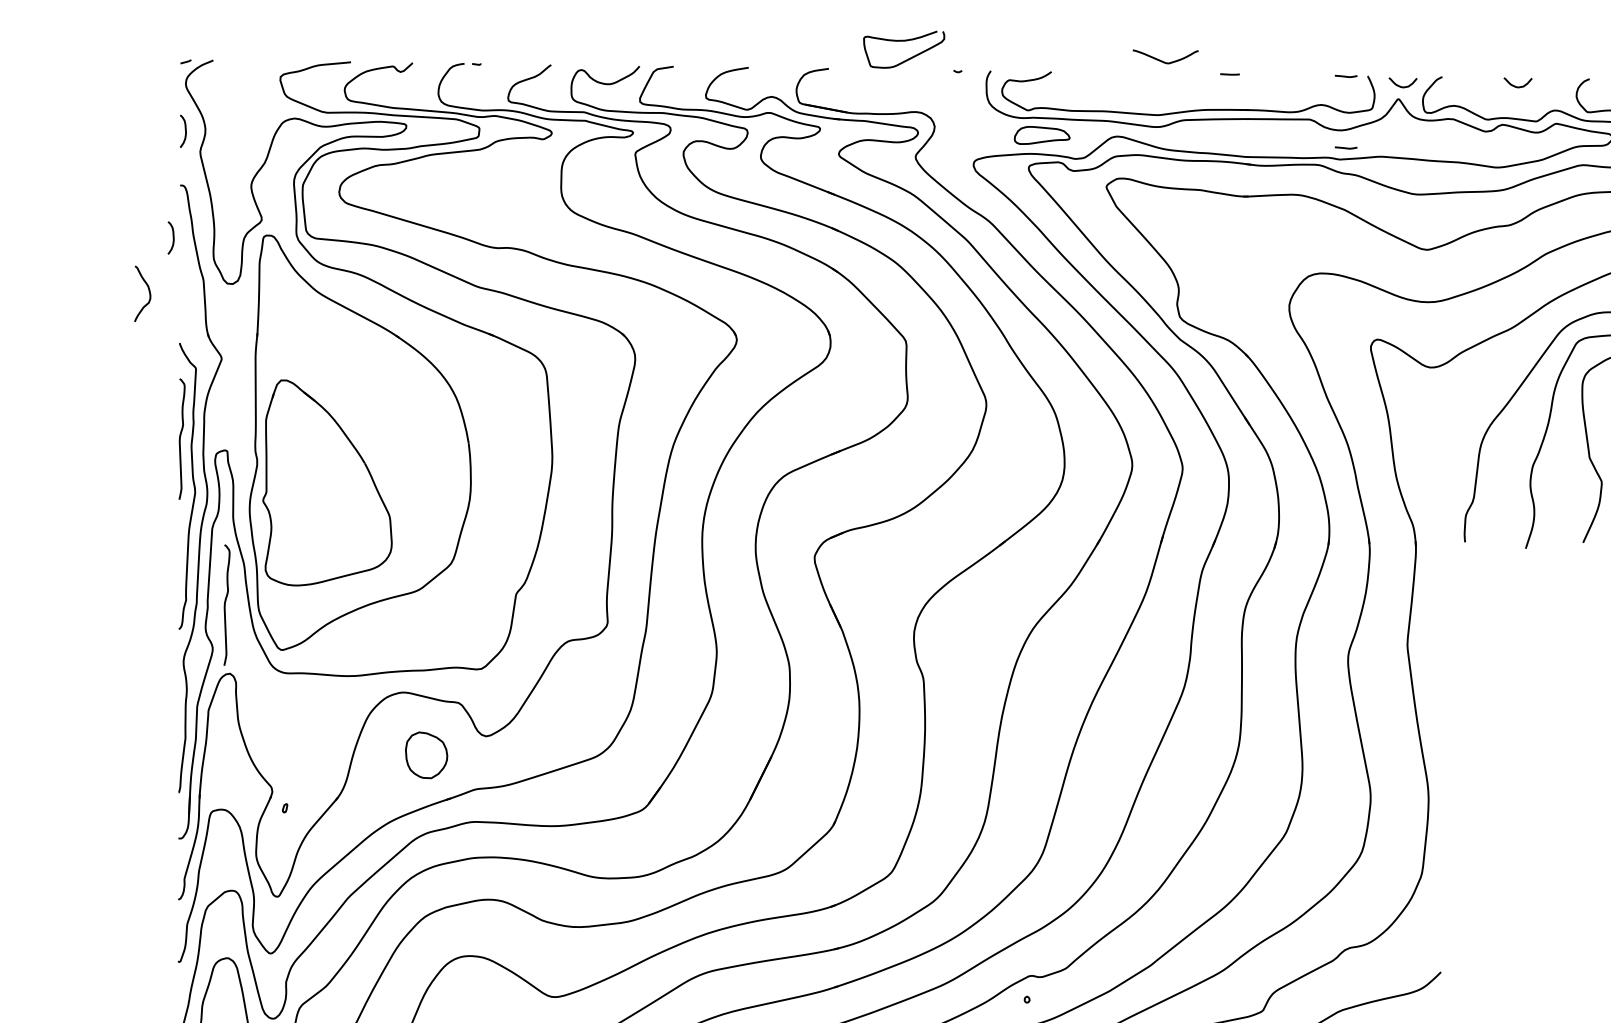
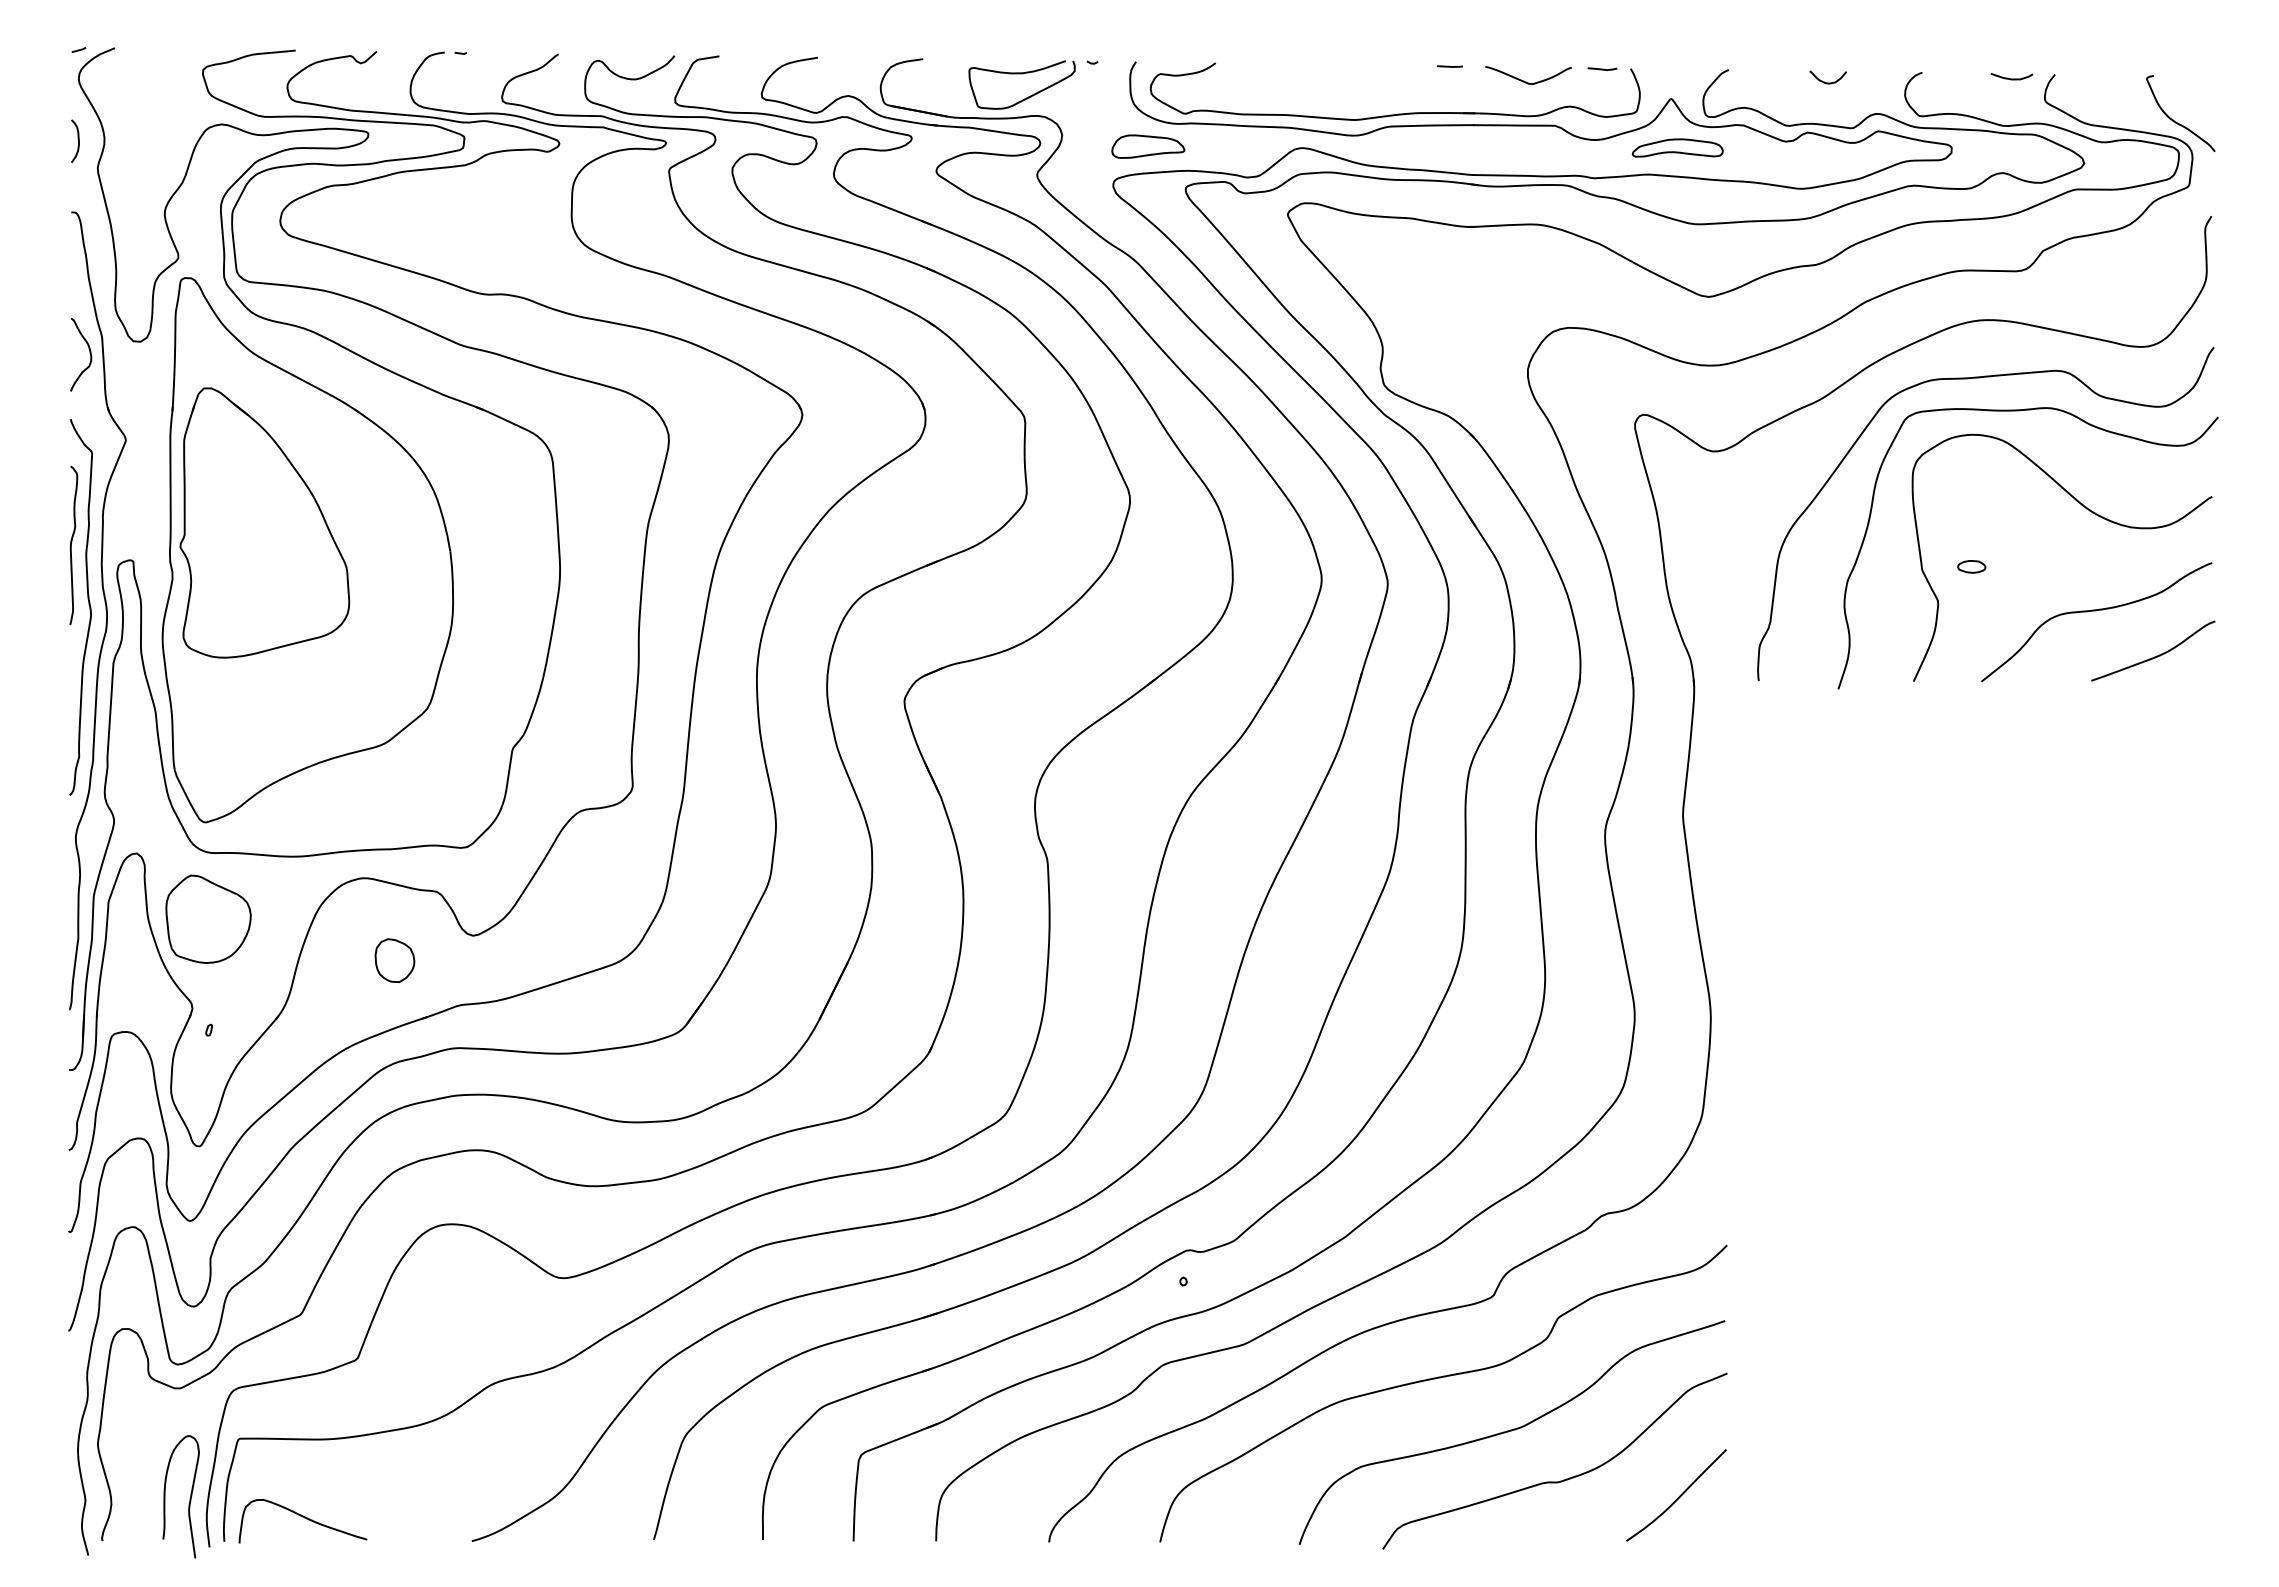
curve: (903, 41) -> (1021, 74), moved
curve: (1164, 61) -> (1526, 81), moved
curve: (1403, 86) -> (1677, 82), removed
part: (1042, 135) -> (1148, 146), moved
part: (1403, 136) -> (1677, 147), added
curve: (1346, 147) -> (1602, 162), removed
curve: (172, 236) -> (61, 279), removed
curve: (149, 292) -> (89, 353), moved
part: (327, 482) -> (264, 522), moved
curve: (225, 605) -> (130, 763), removed
part: (284, 723) -> (208, 918), added
part: (426, 755) -> (394, 960), size x0.71

